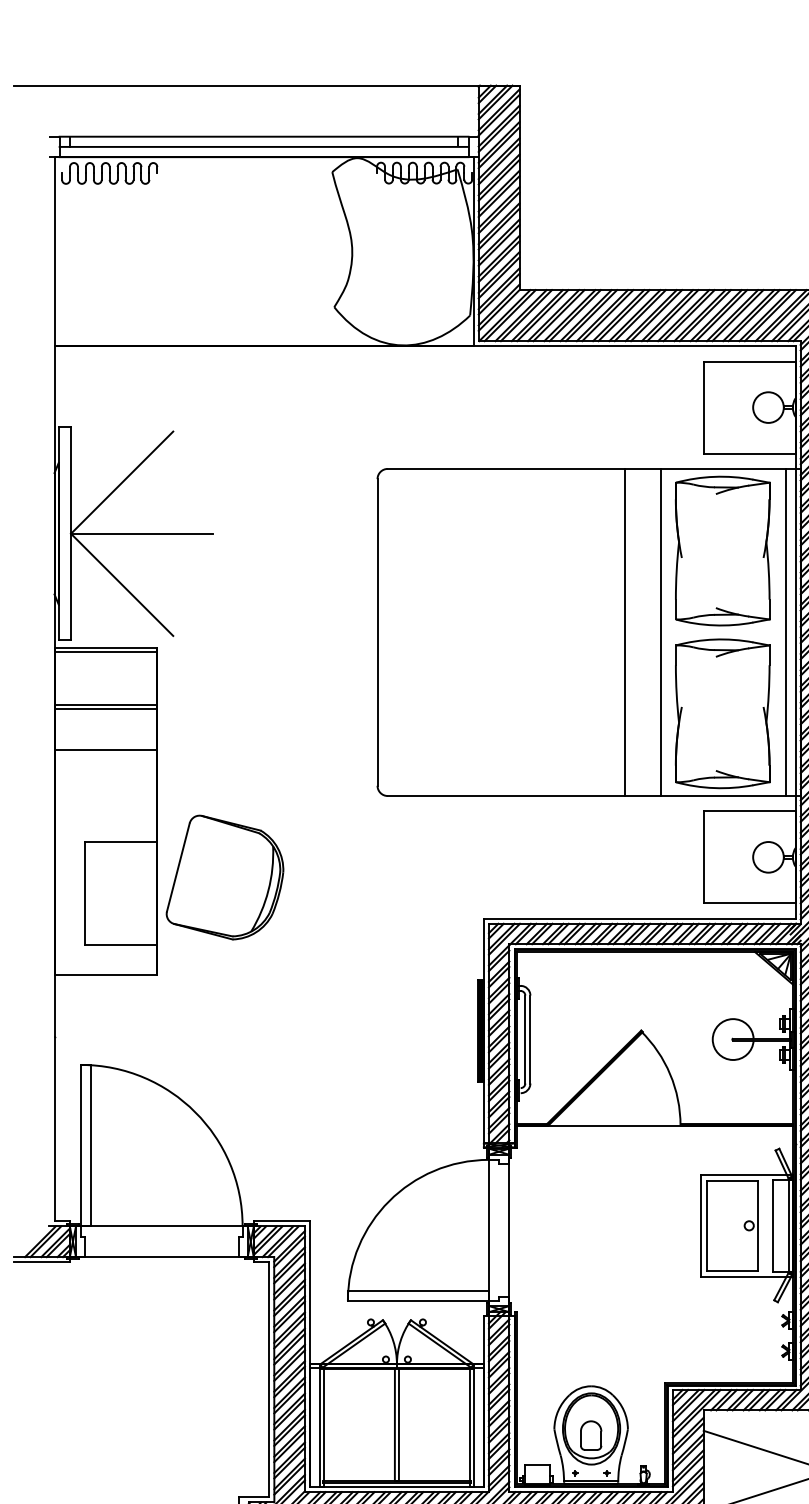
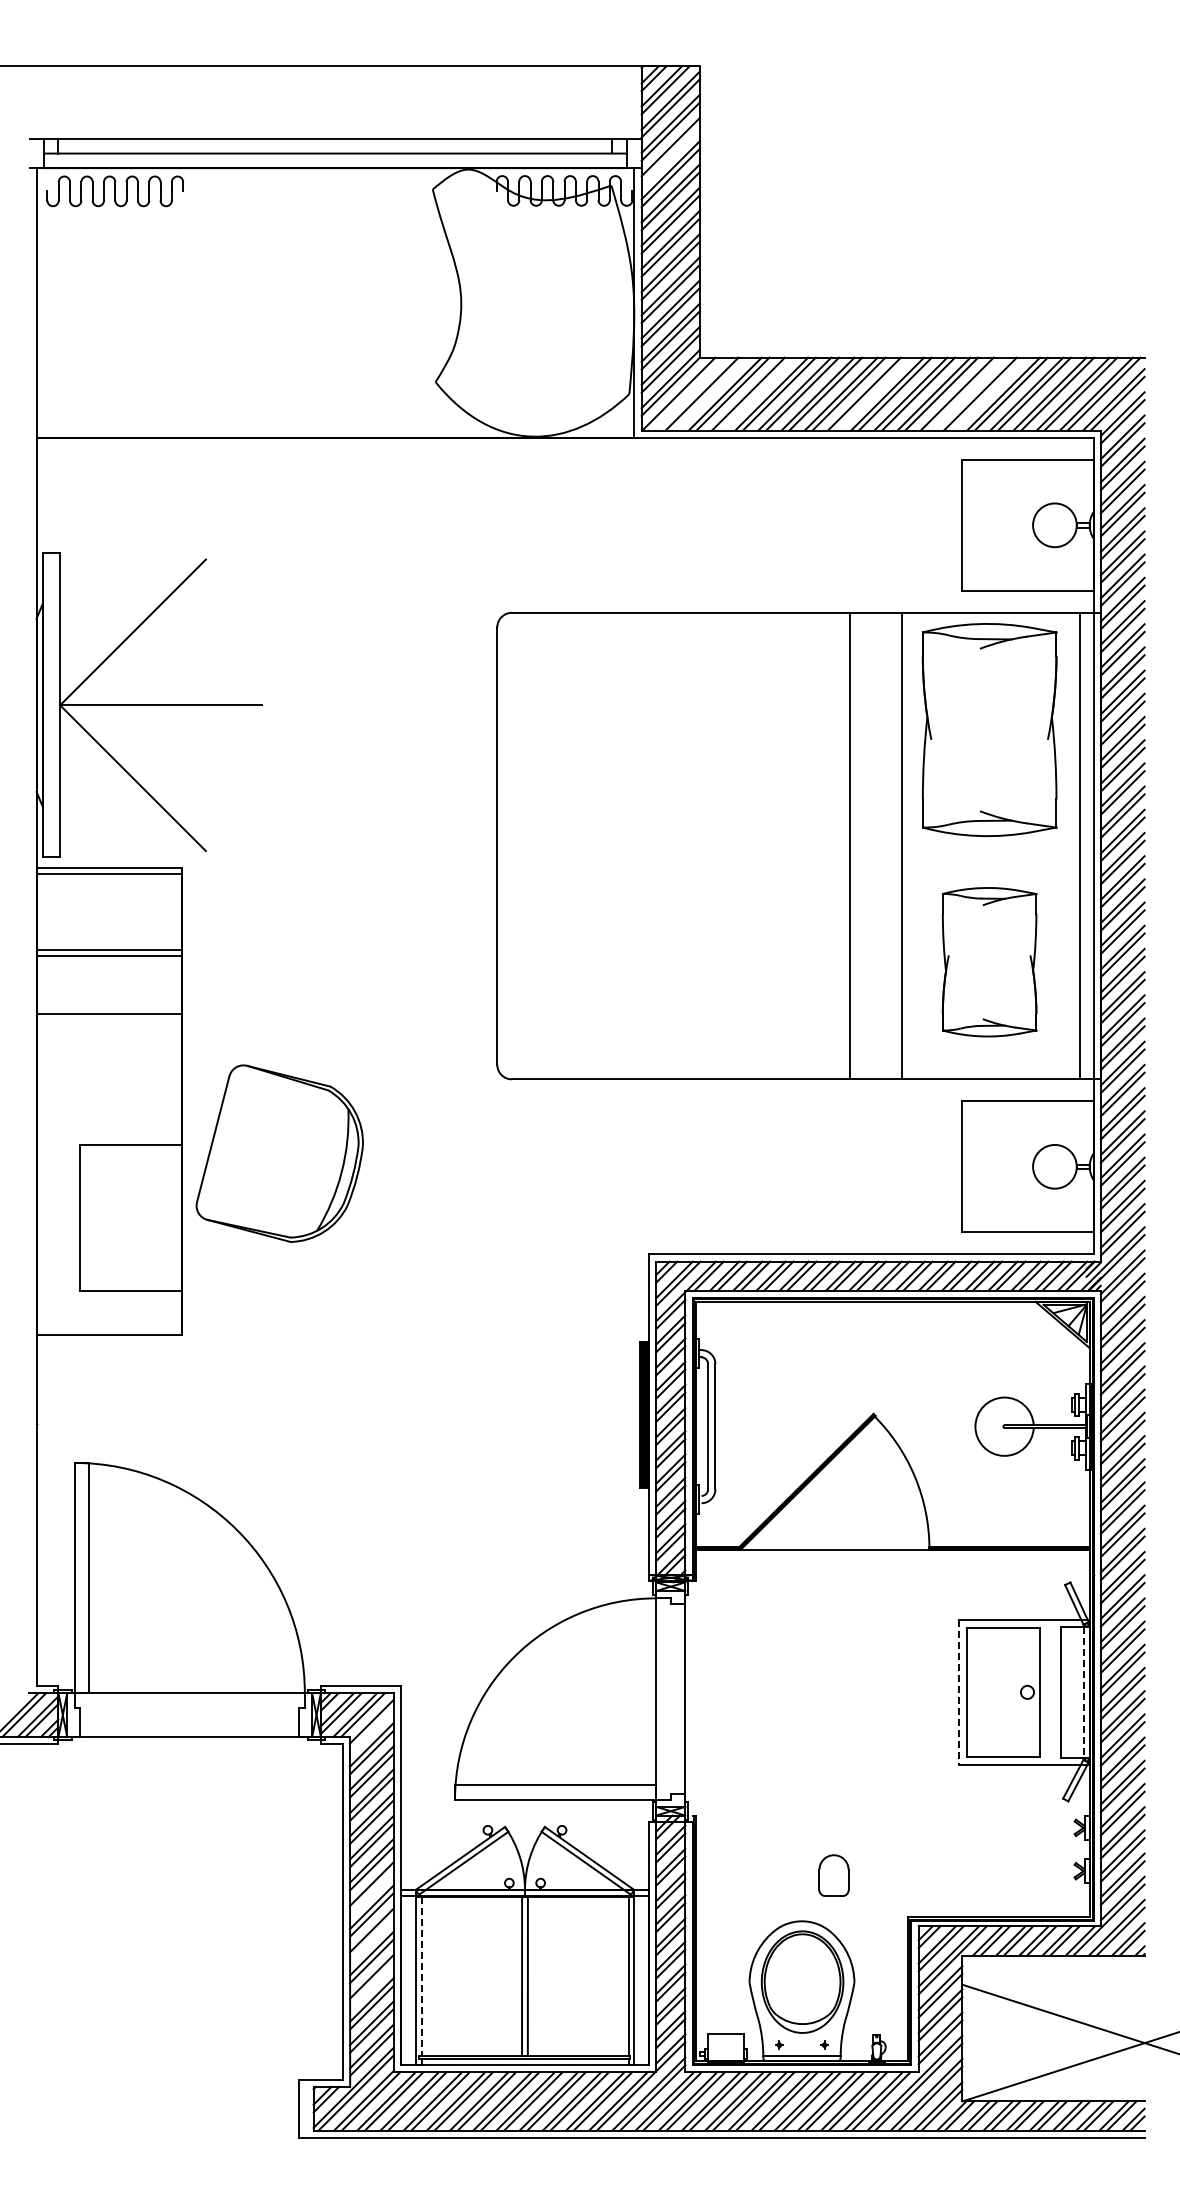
line: (498, 147) -> (670, 154), removed
line: (510, 315) -> (686, 393), removed
line: (526, 315) -> (709, 393), removed
line: (558, 315) -> (755, 393), removed
line: (639, 315) -> (871, 393), removed
line: (705, 315) -> (964, 393), removed
line: (721, 315) -> (987, 393), removed
part: (722, 714) -> (989, 962), size x0.7
part: (224, 877) -> (279, 1153), moved
line: (700, 1225) -> (958, 1692), solid -> dashed
line: (788, 1225) -> (1083, 1692), solid -> dashed
line: (289, 1251) -> (371, 1729), removed
line: (289, 1365) -> (371, 1891), removed
line: (289, 1397) -> (371, 1937), removed
line: (324, 1425) -> (421, 1977), solid -> dashed
line: (289, 1430) -> (371, 1984), removed
part: (590, 1435) -> (833, 1875), moved

